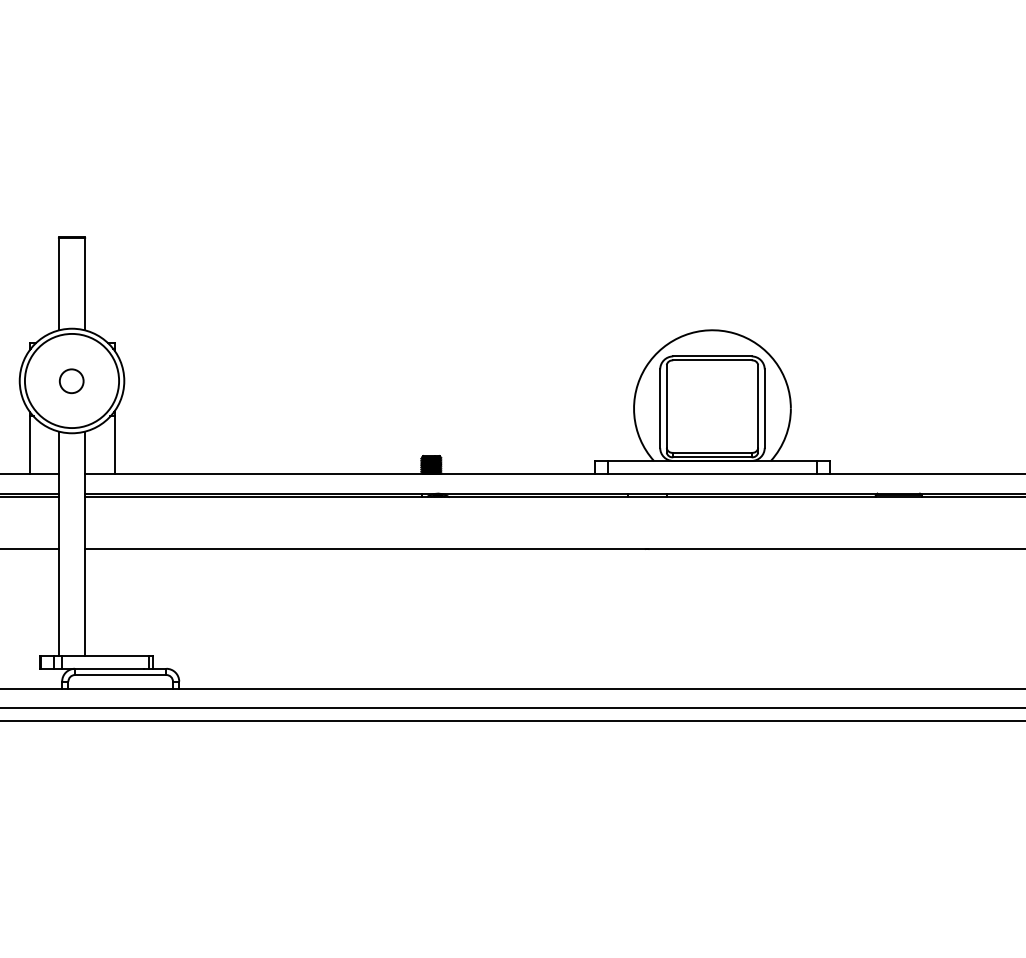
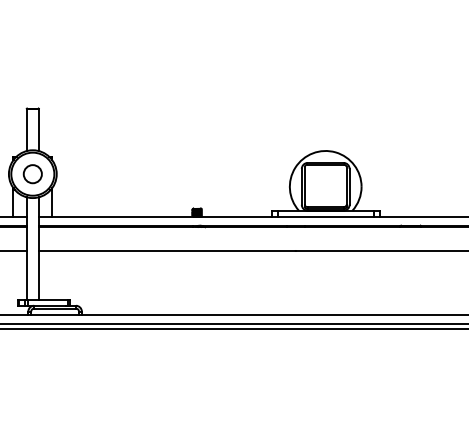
circle: (71, 381) -> (32, 174), size x1.67

